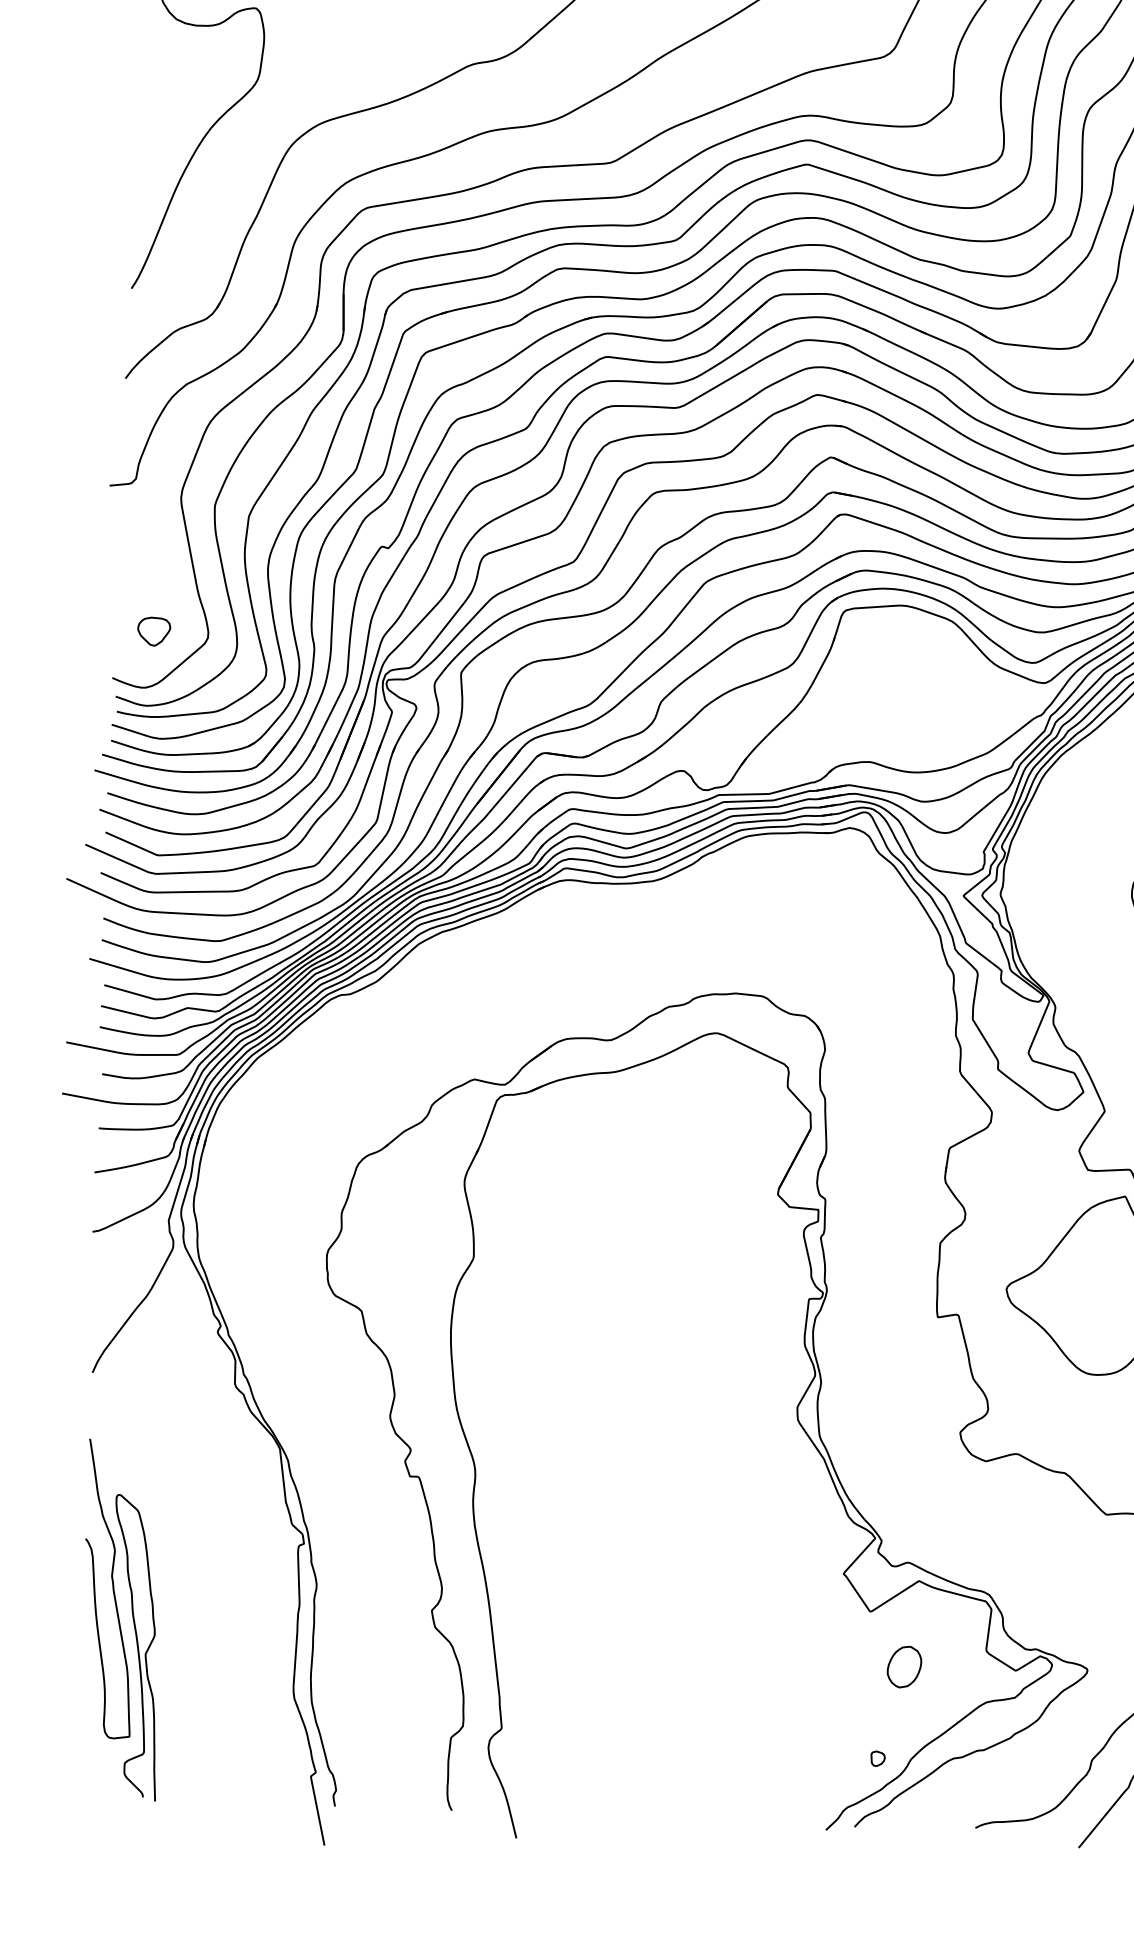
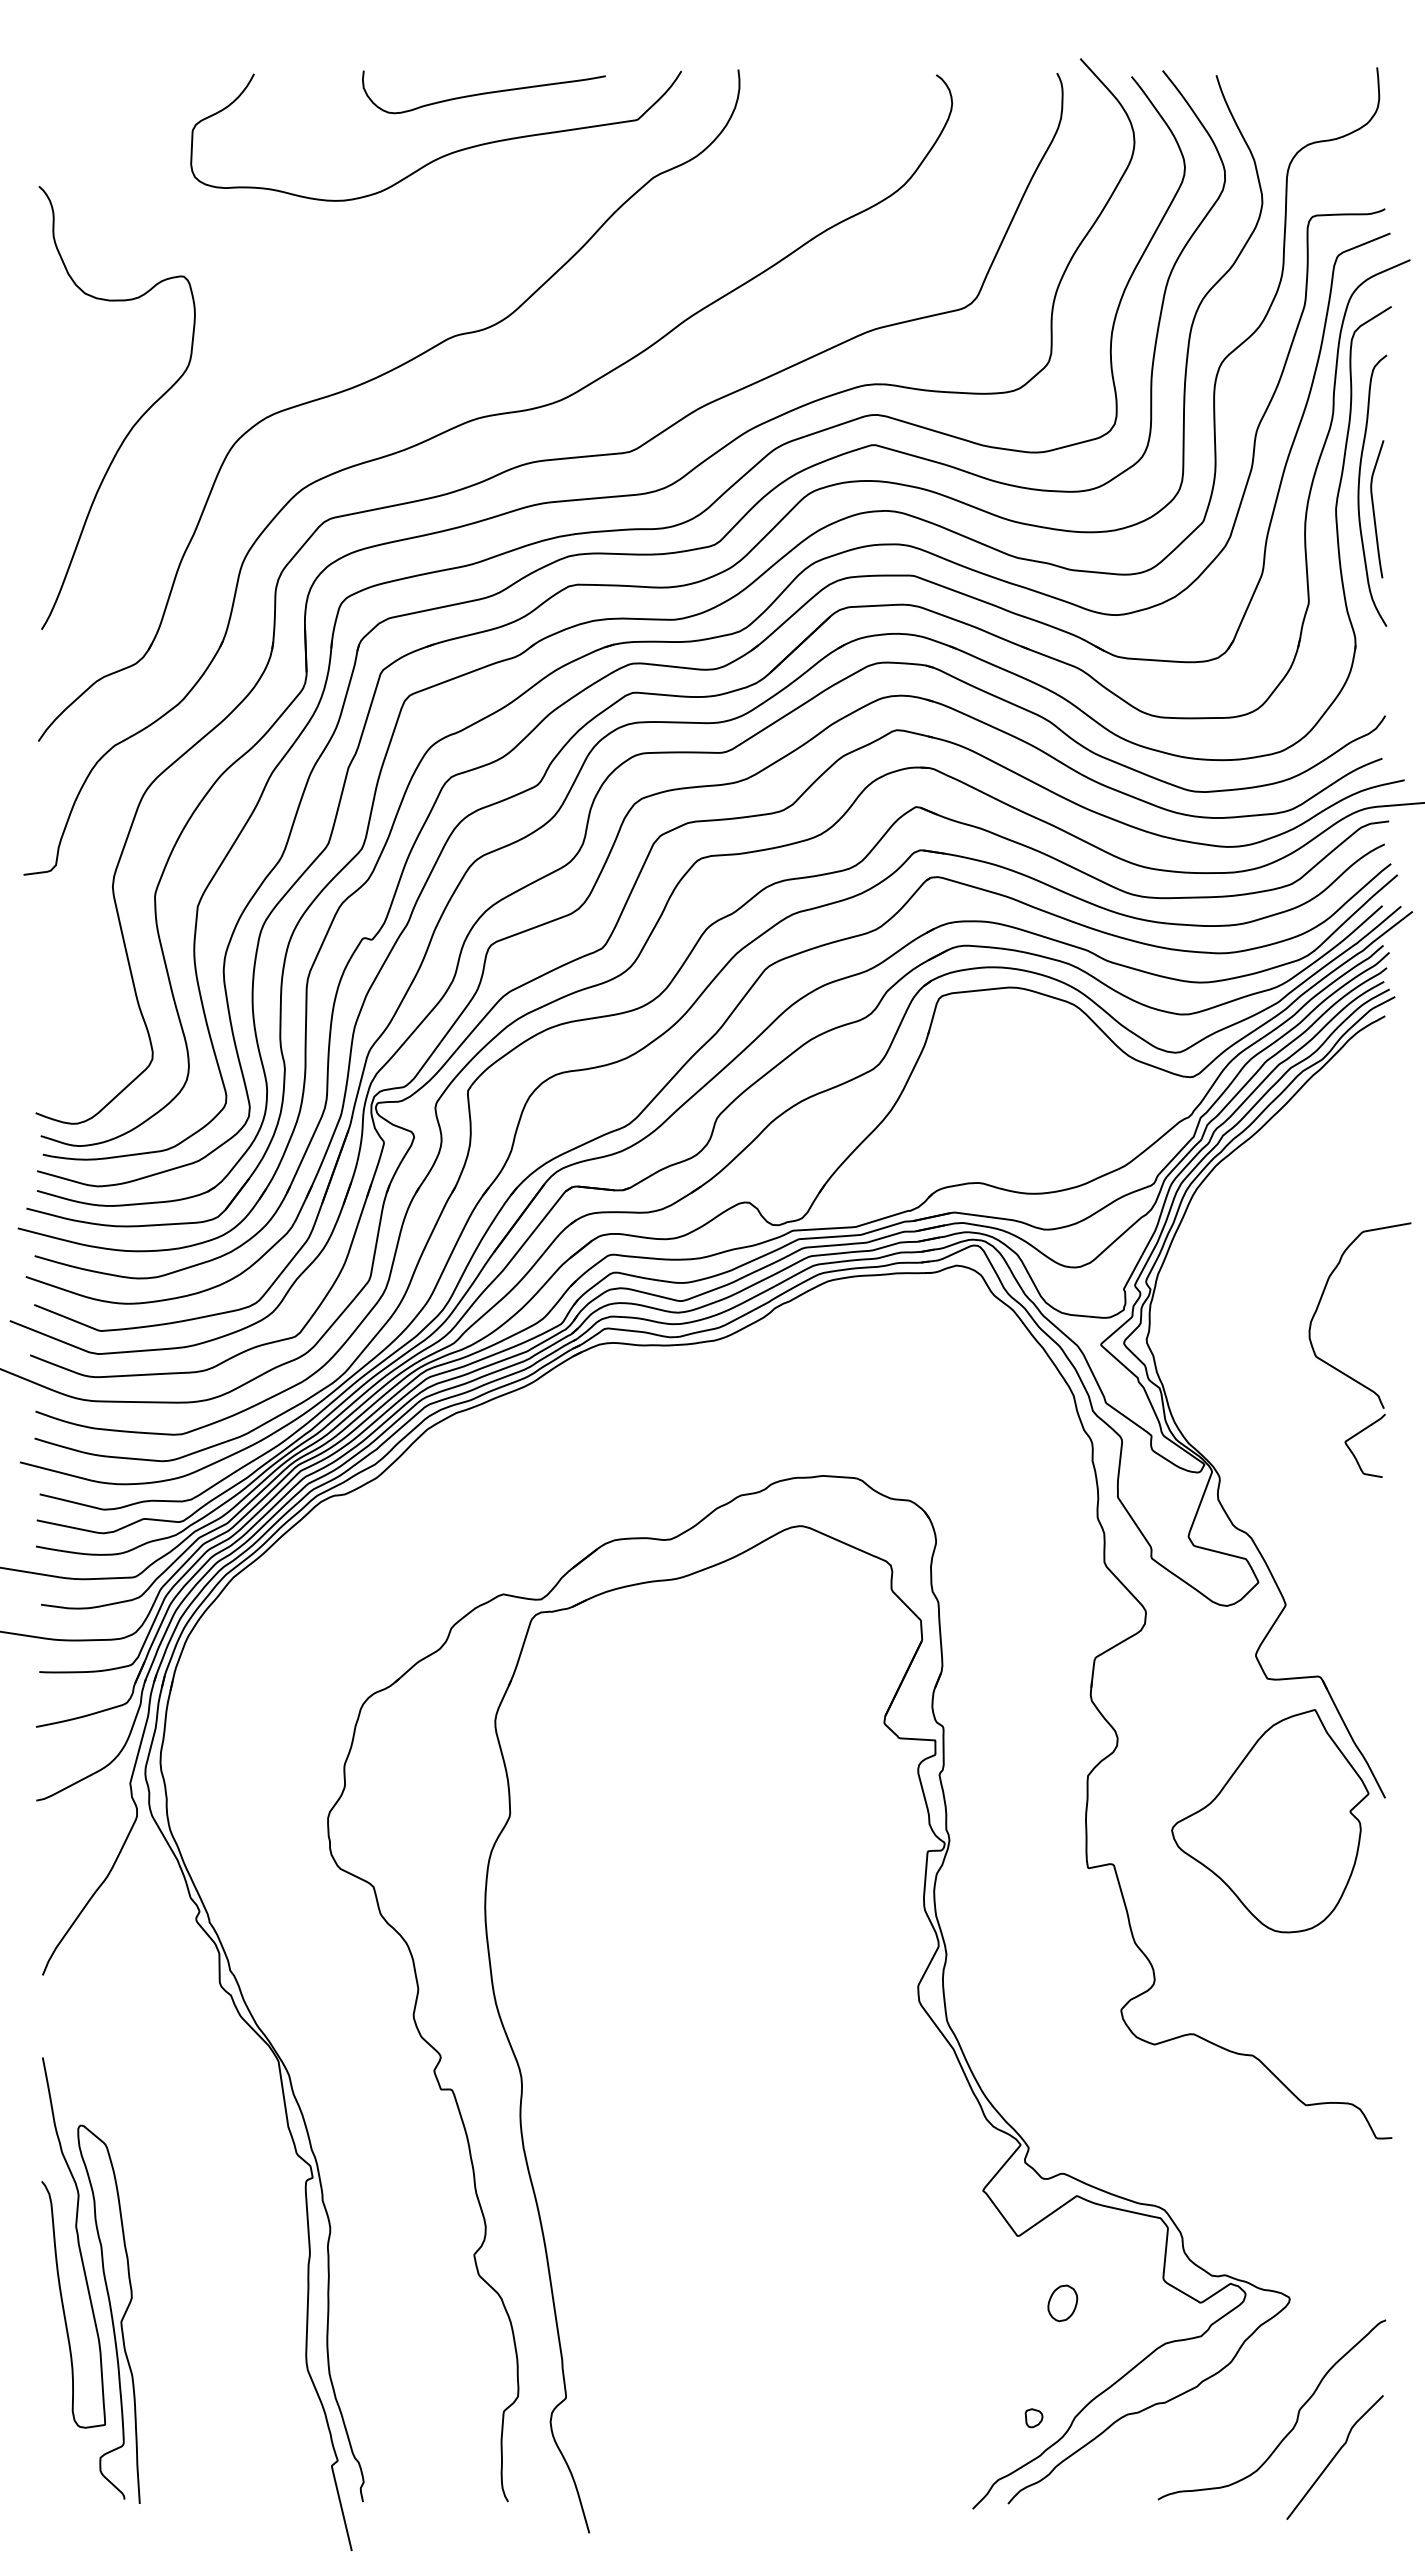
part: (154, 631) -> (85, 1053), removed
part: (904, 1667) -> (1062, 2303), size x0.7

